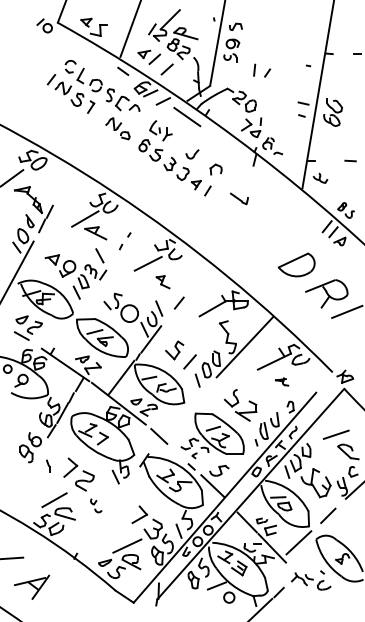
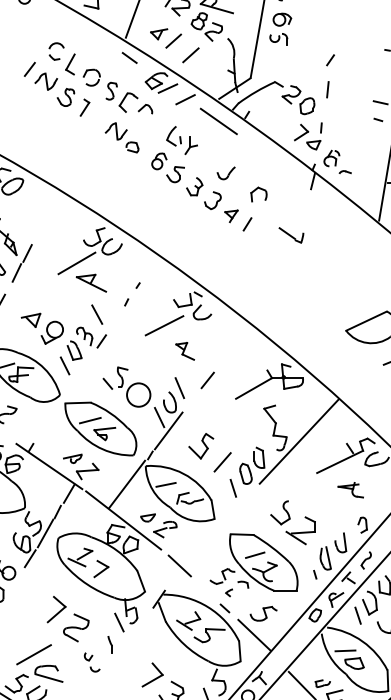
line: (254, 69) -> (327, 88), moved
part: (281, 381) -> (349, 489), size x1.43
part: (48, 465) -> (110, 643), moved

